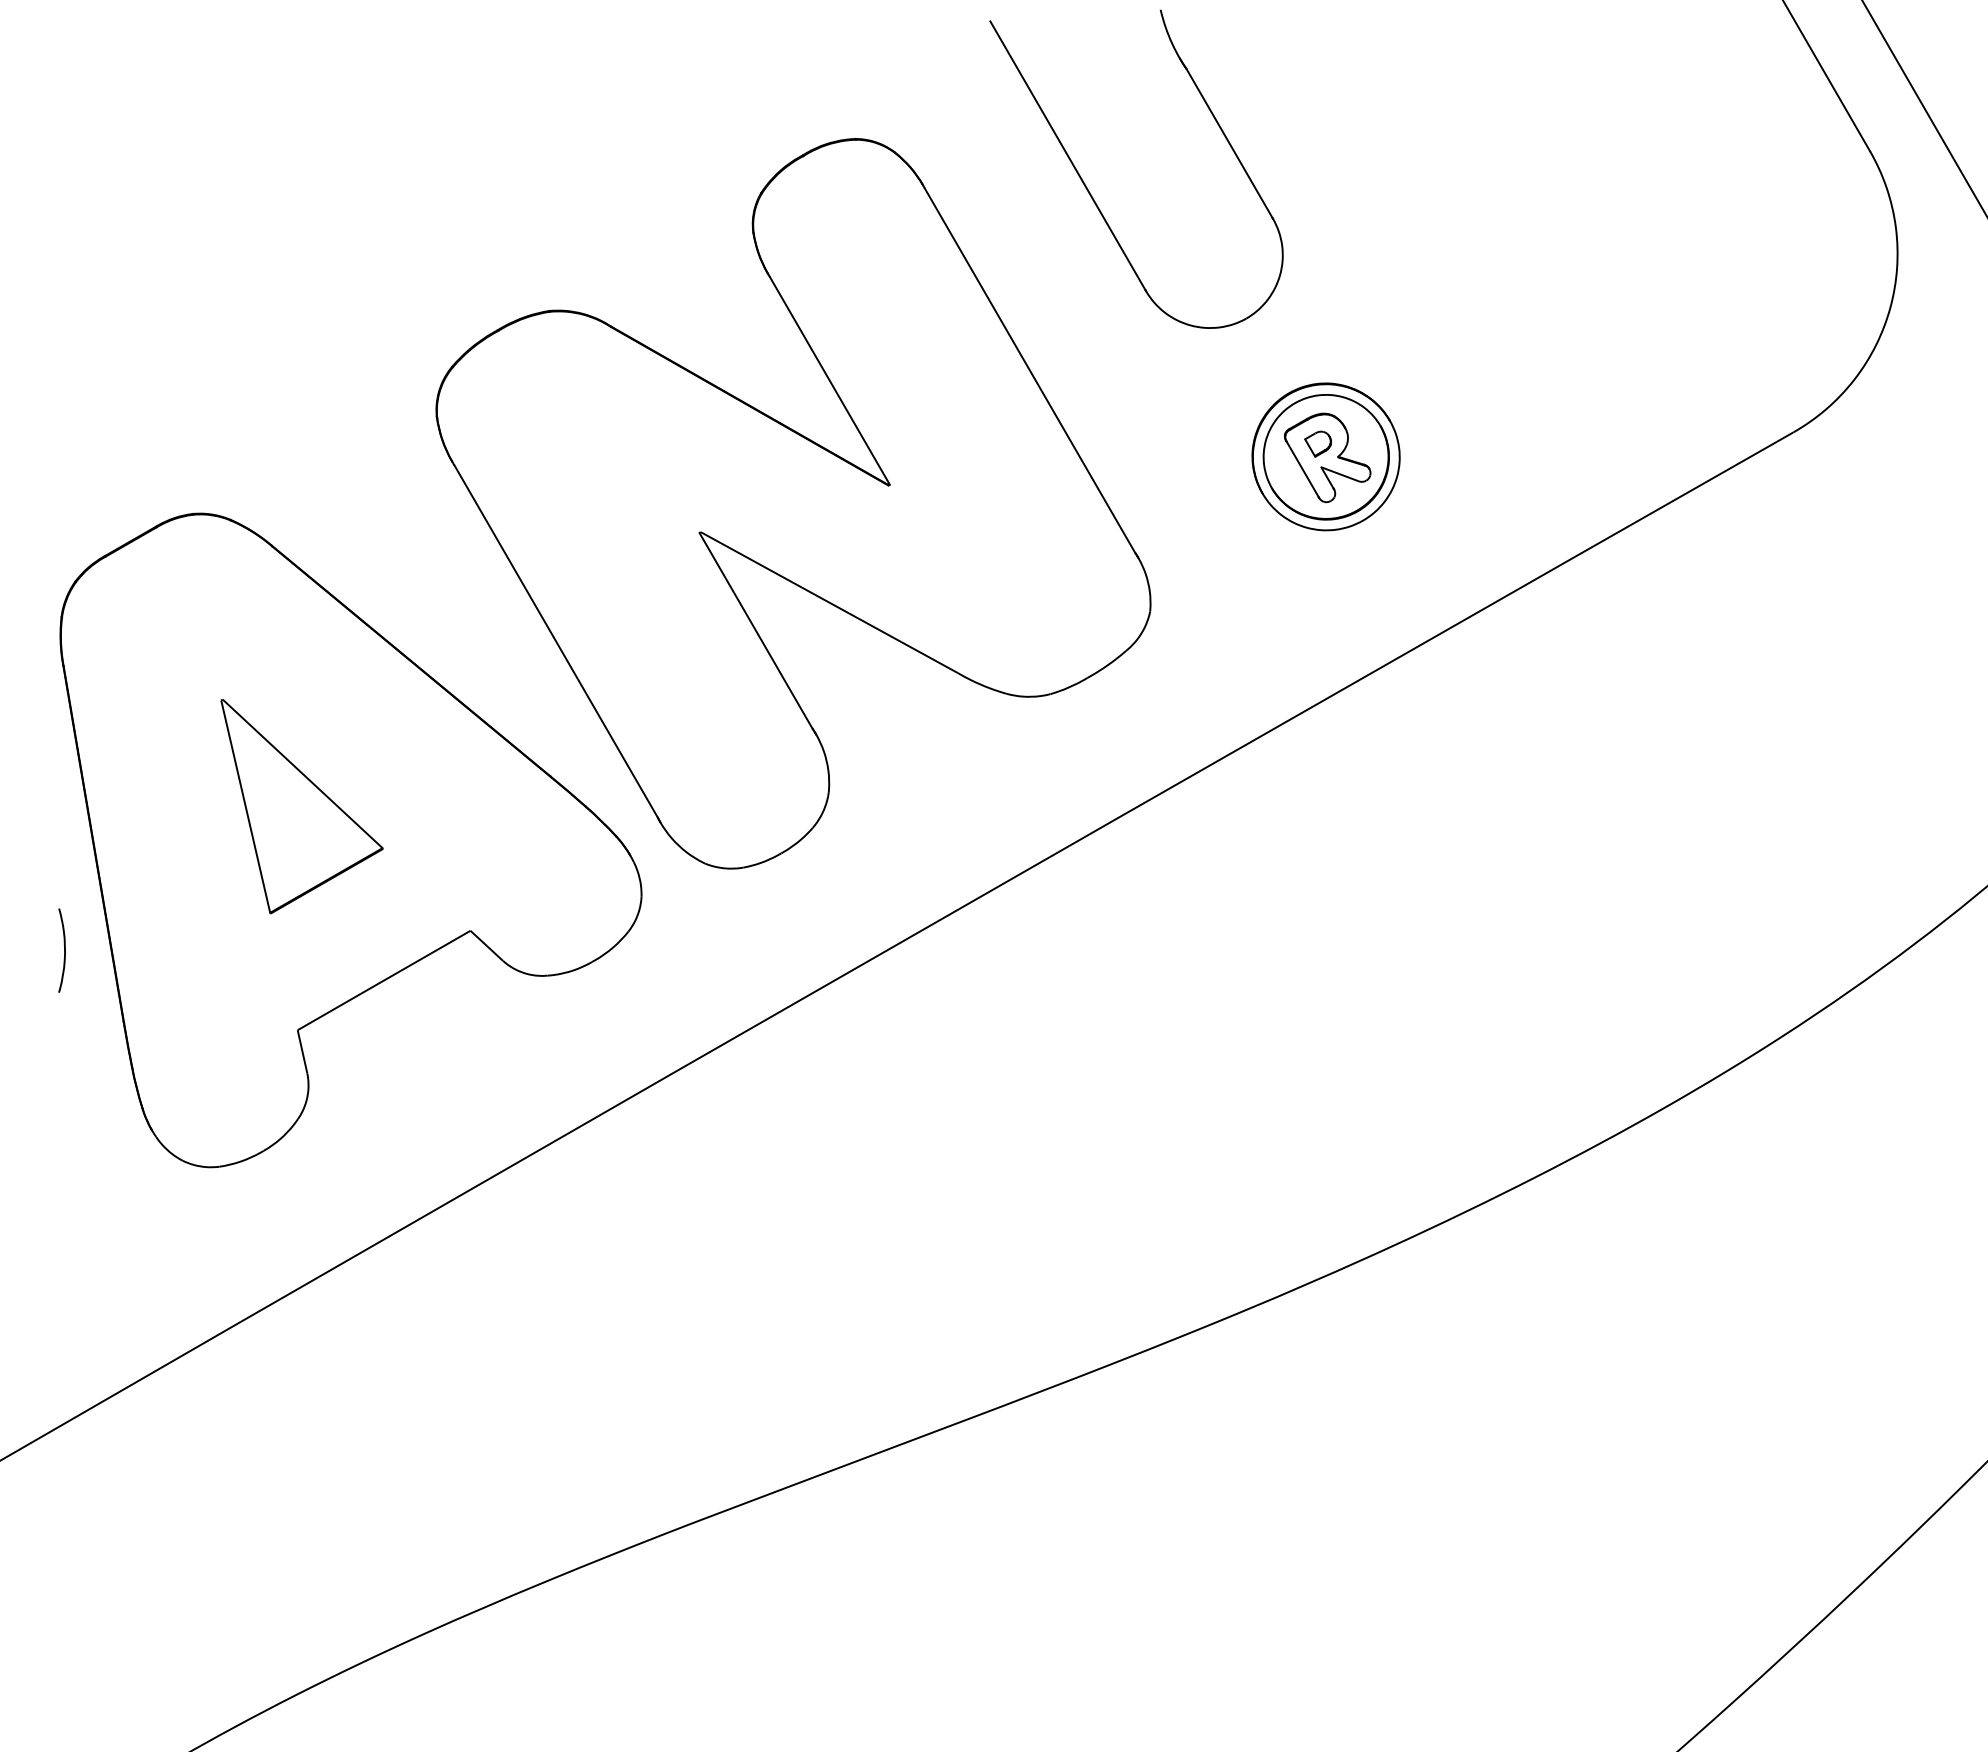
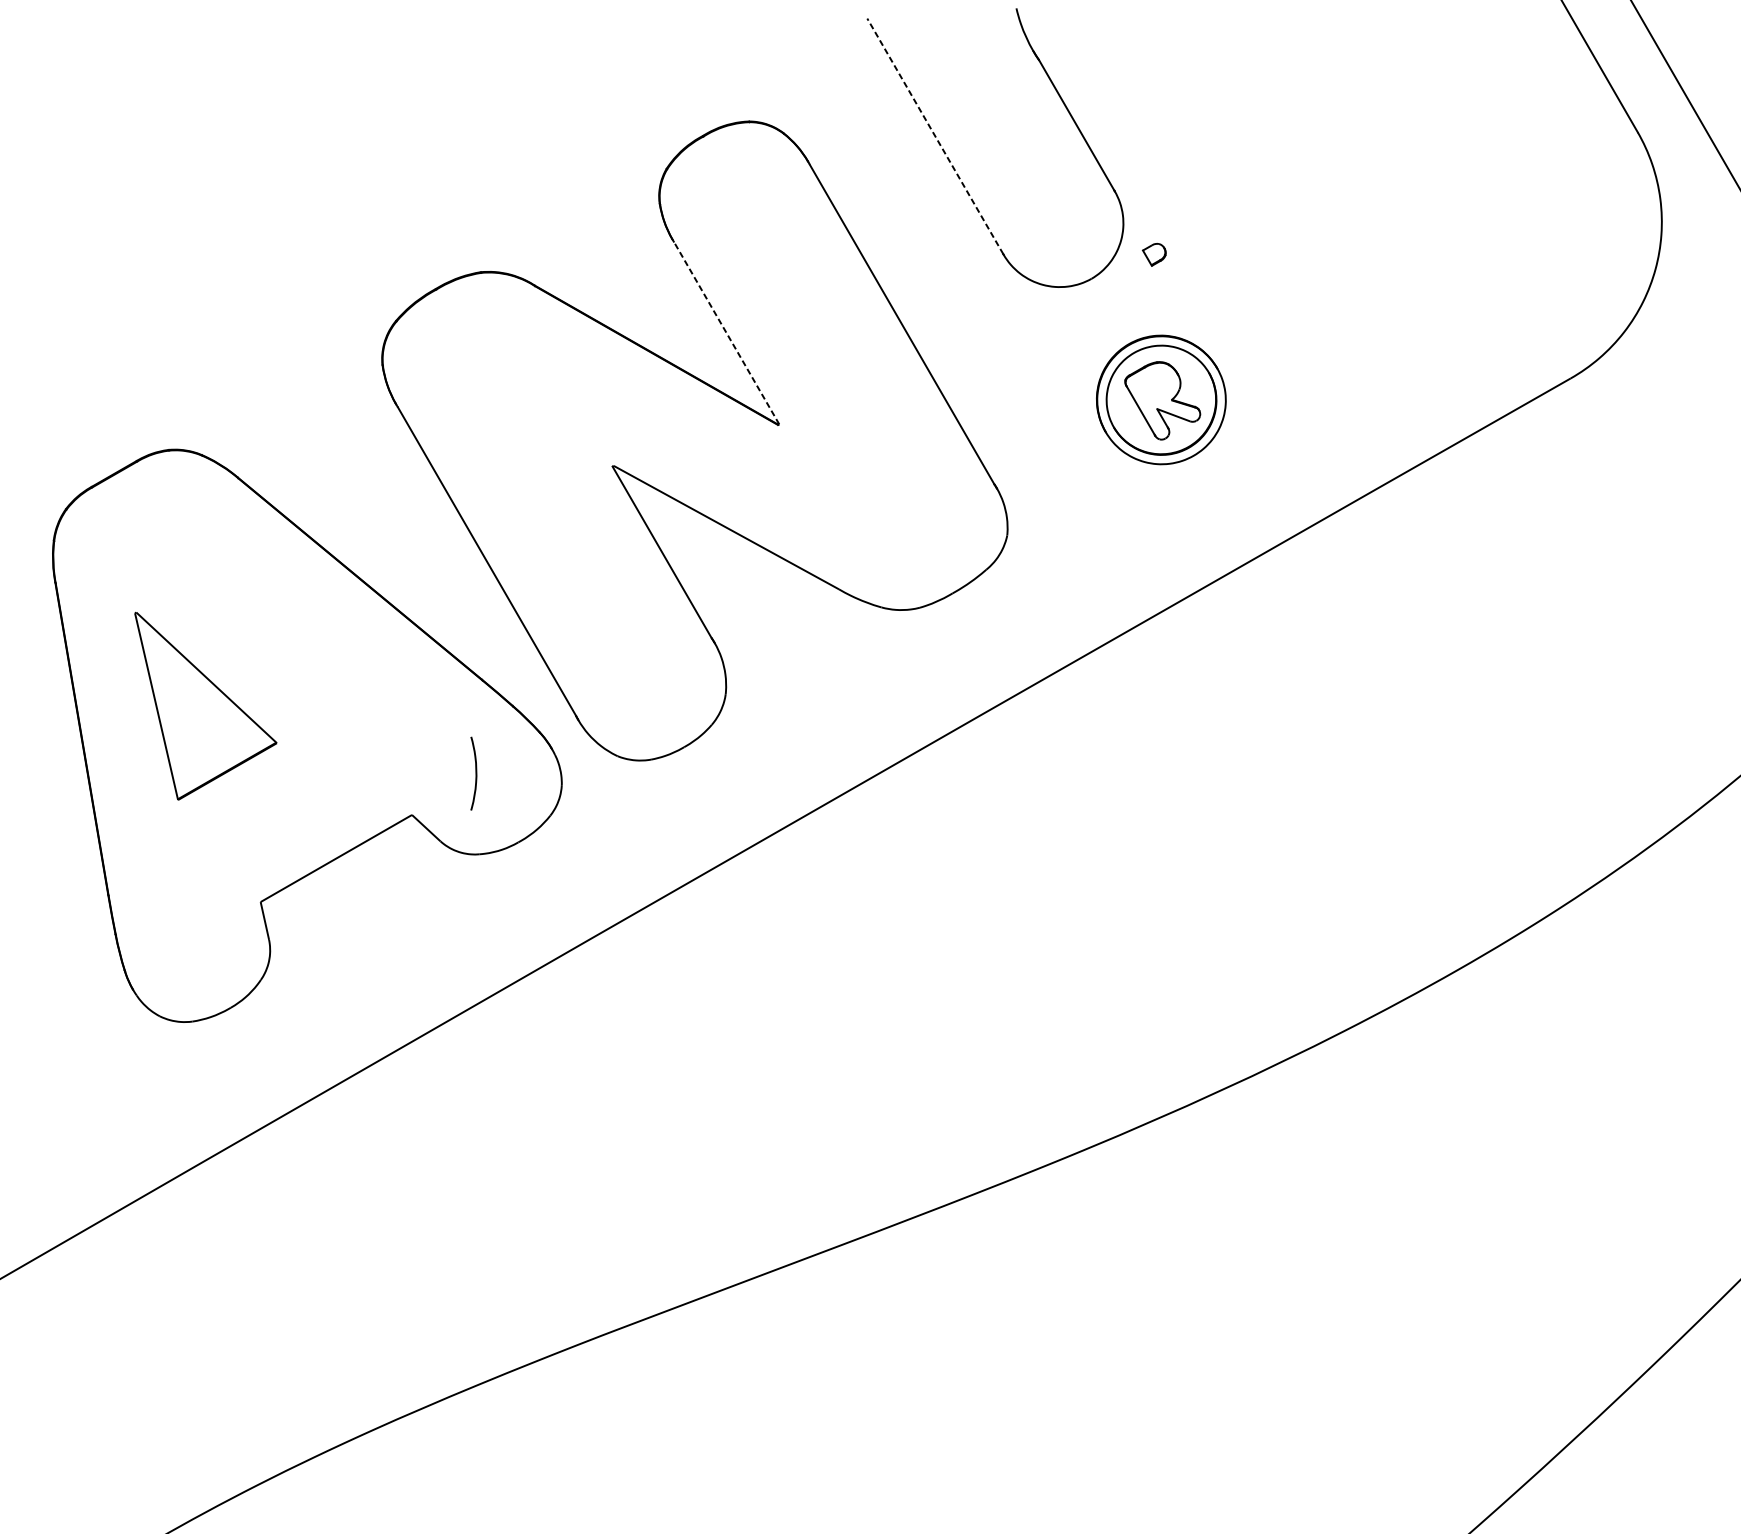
line: (1067, 155) -> (934, 135), solid -> dashed
line: (829, 380) -> (726, 333), solid -> dashed
part: (1317, 443) -> (1153, 254), moved
part: (301, 806) -> (205, 706), moved
curve: (64, 950) -> (475, 773), moved

